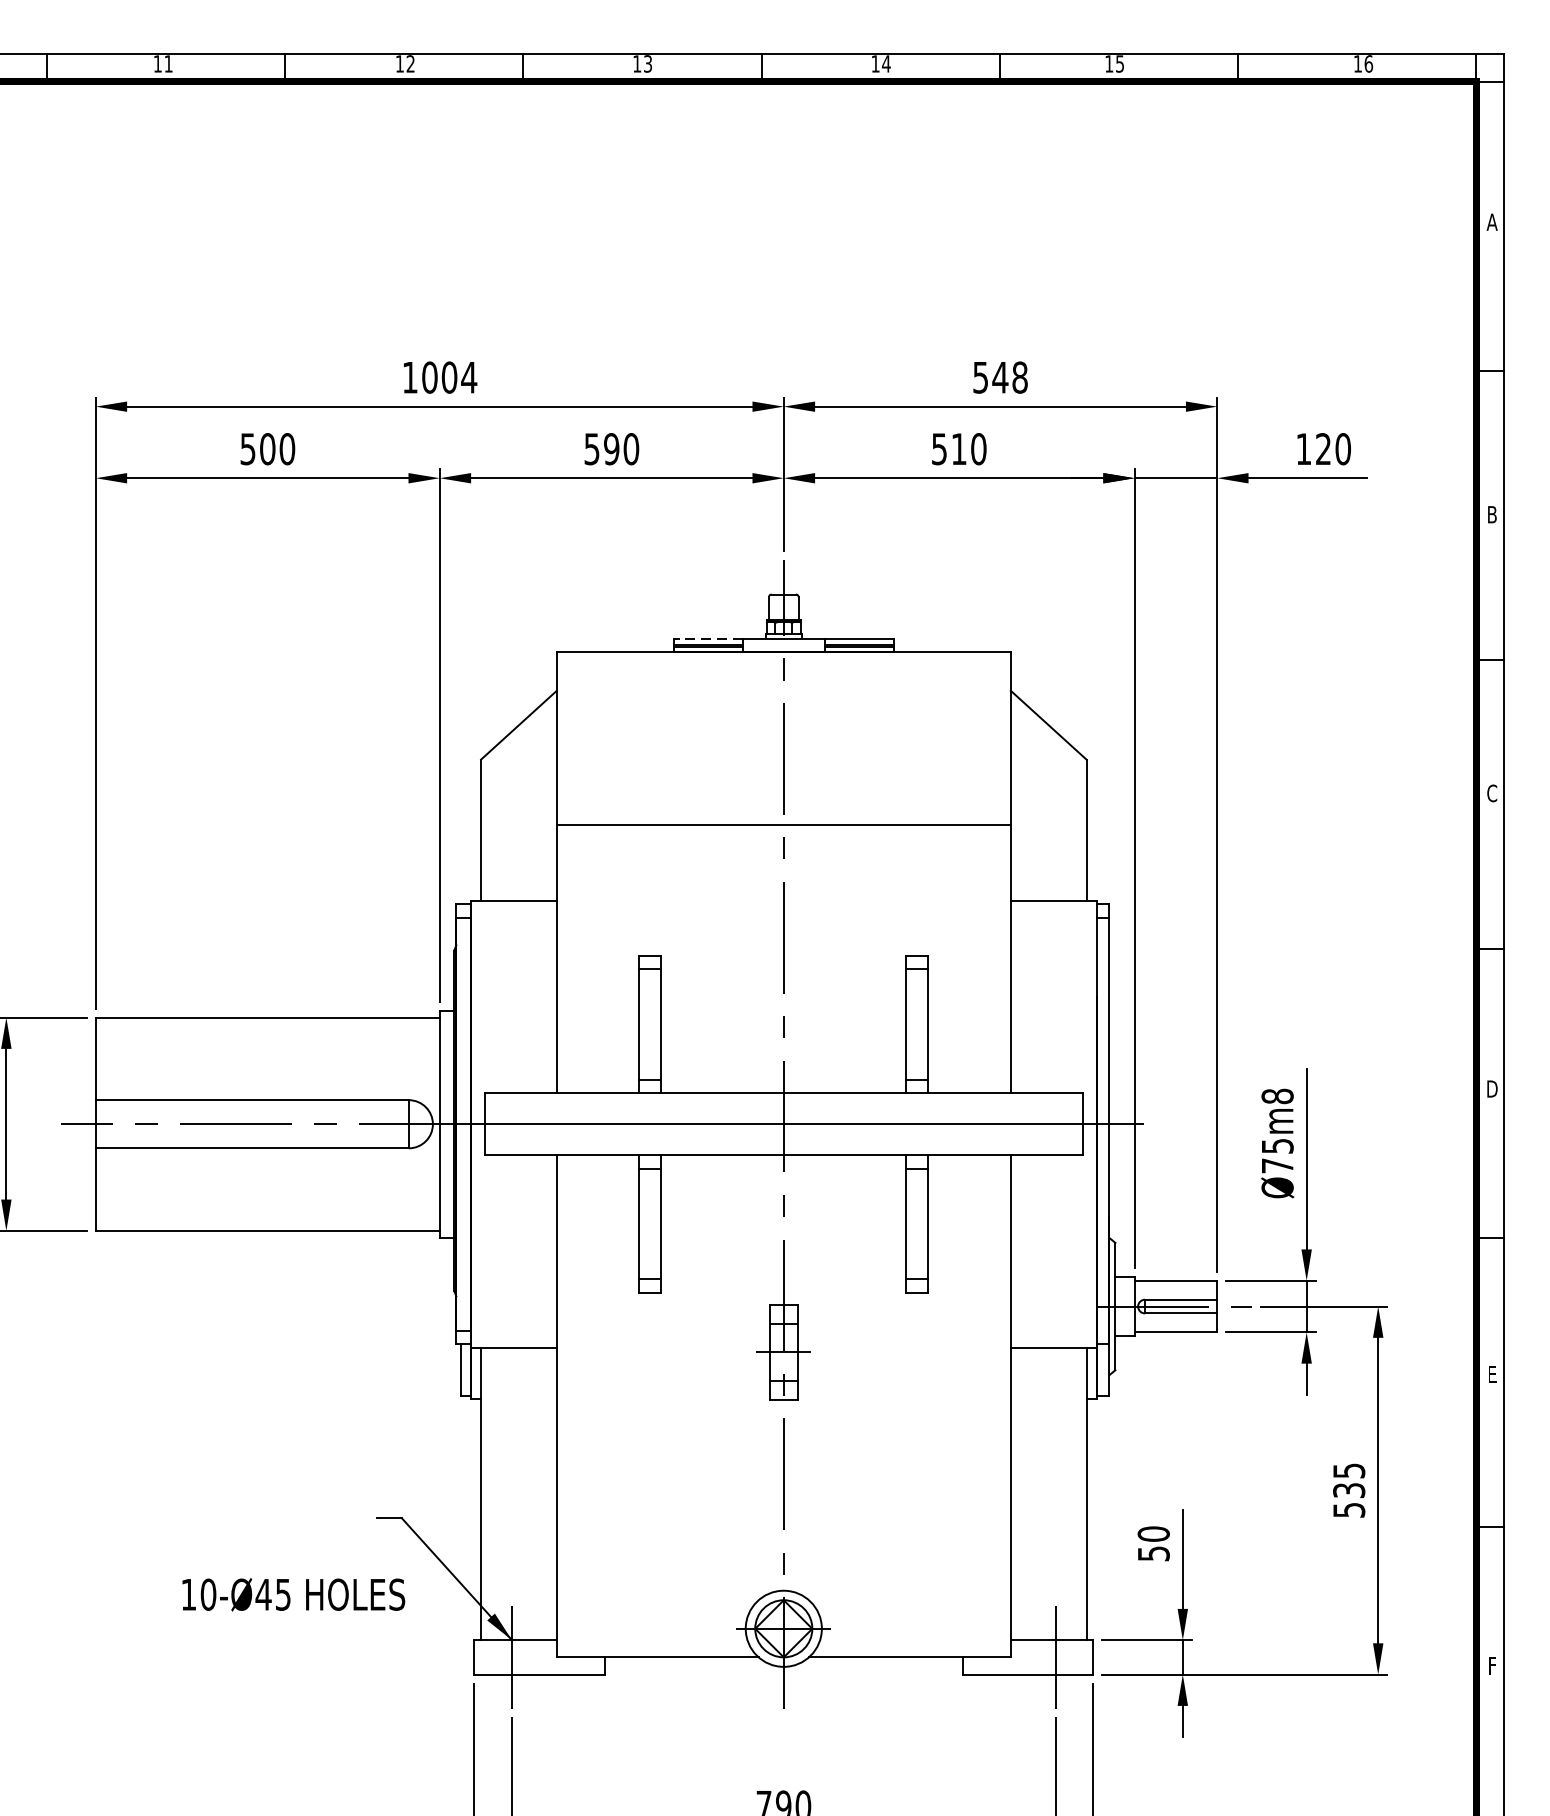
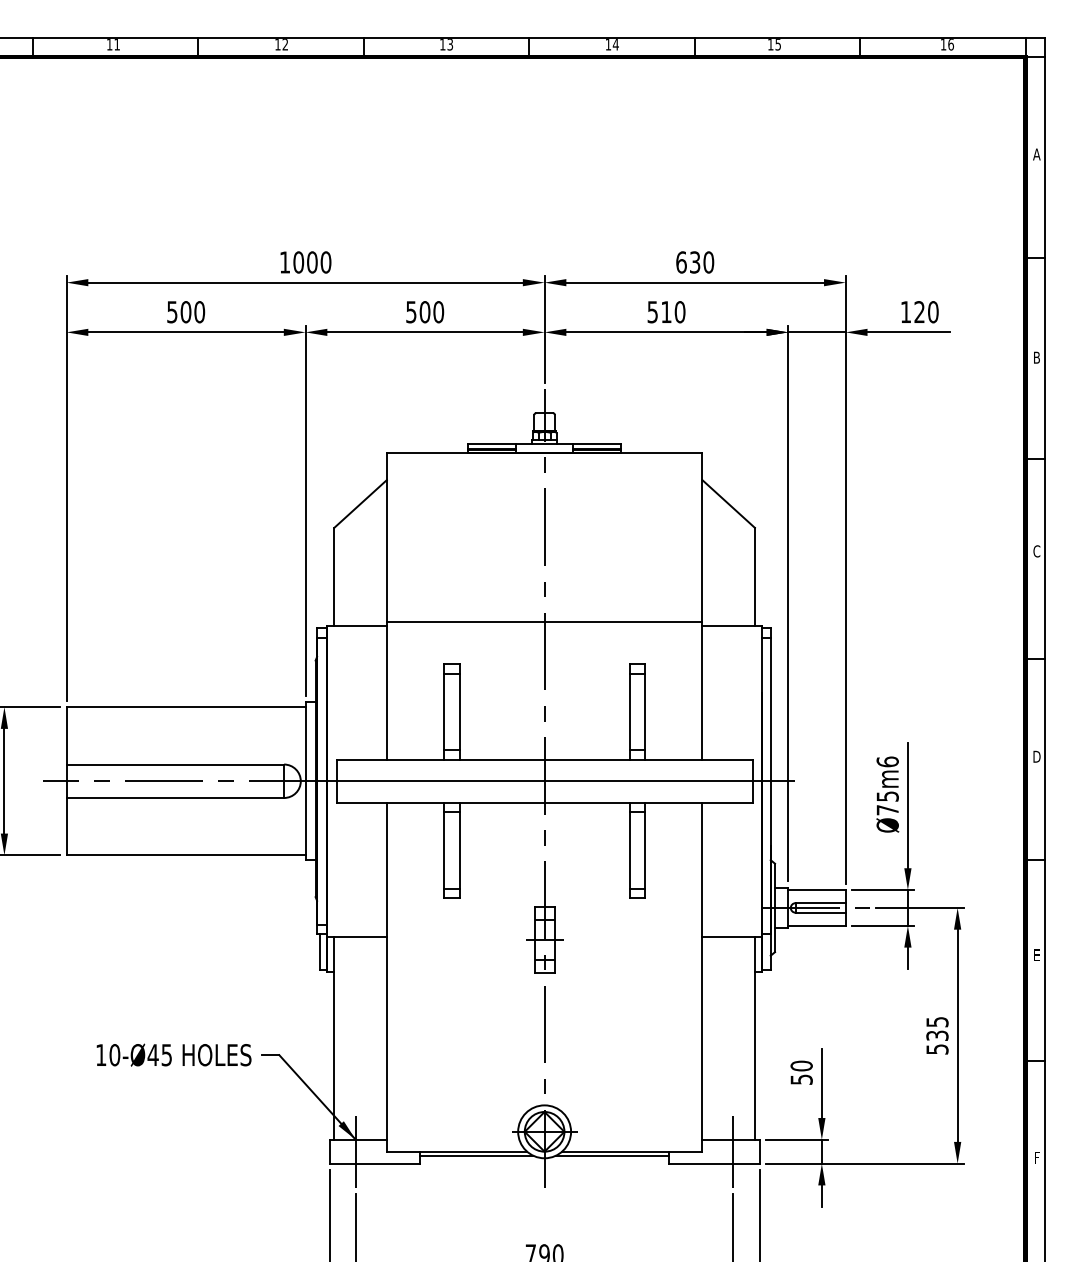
text: (468, 377) -> (325, 262), 1004 -> 1000
text: (1000, 377) -> (695, 262), 548 -> 630
text: (610, 449) -> (424, 312), 590 -> 500
line: (707, 639) -> (491, 444), dashed -> solid
line: (783, 825) -> (544, 621), moved
text: (1277, 1095) -> (887, 761), Ø75m8 -> Ø75m6
text: (292, 1593) -> (173, 1054), moved
line: (685, 1662) -> (476, 1155), added
line: (881, 1662) -> (612, 1155), added

